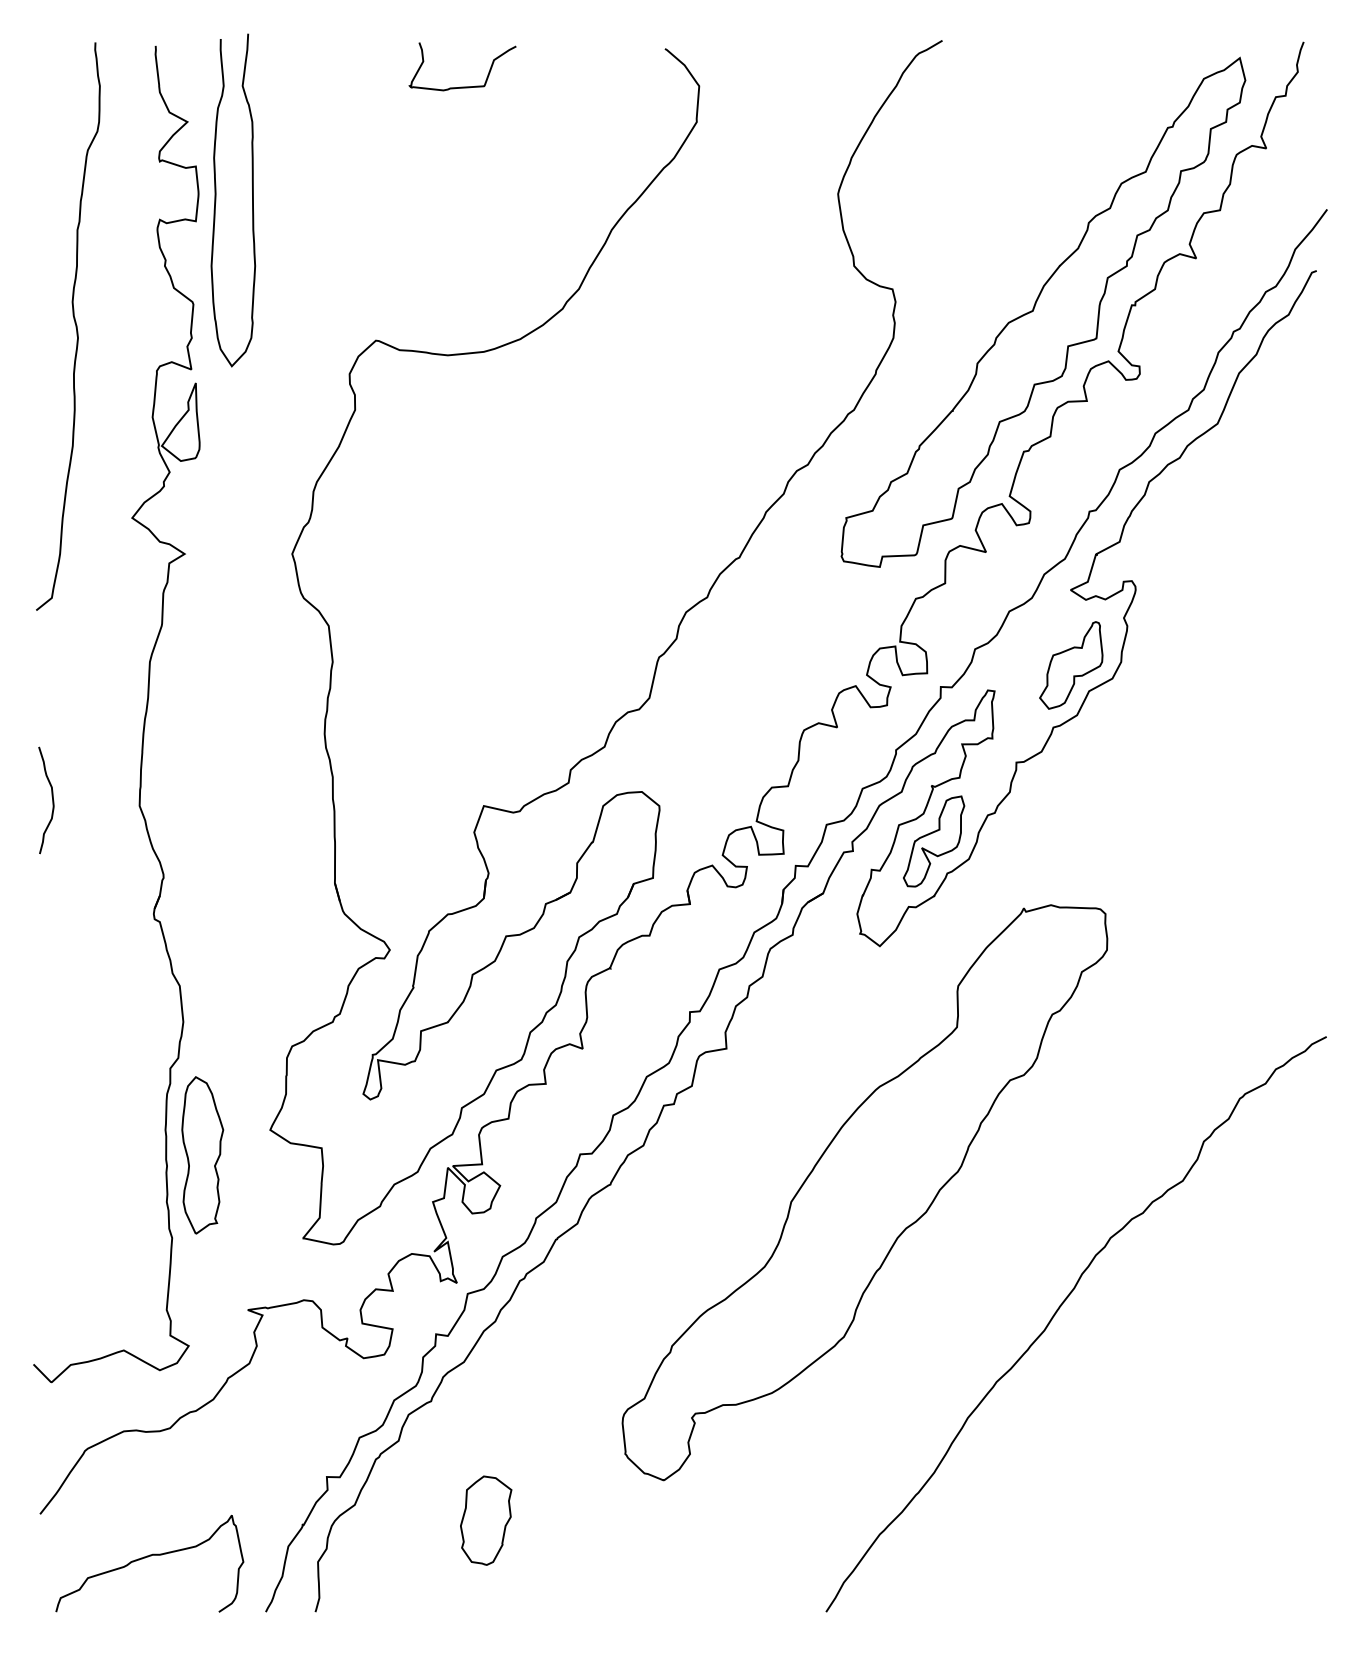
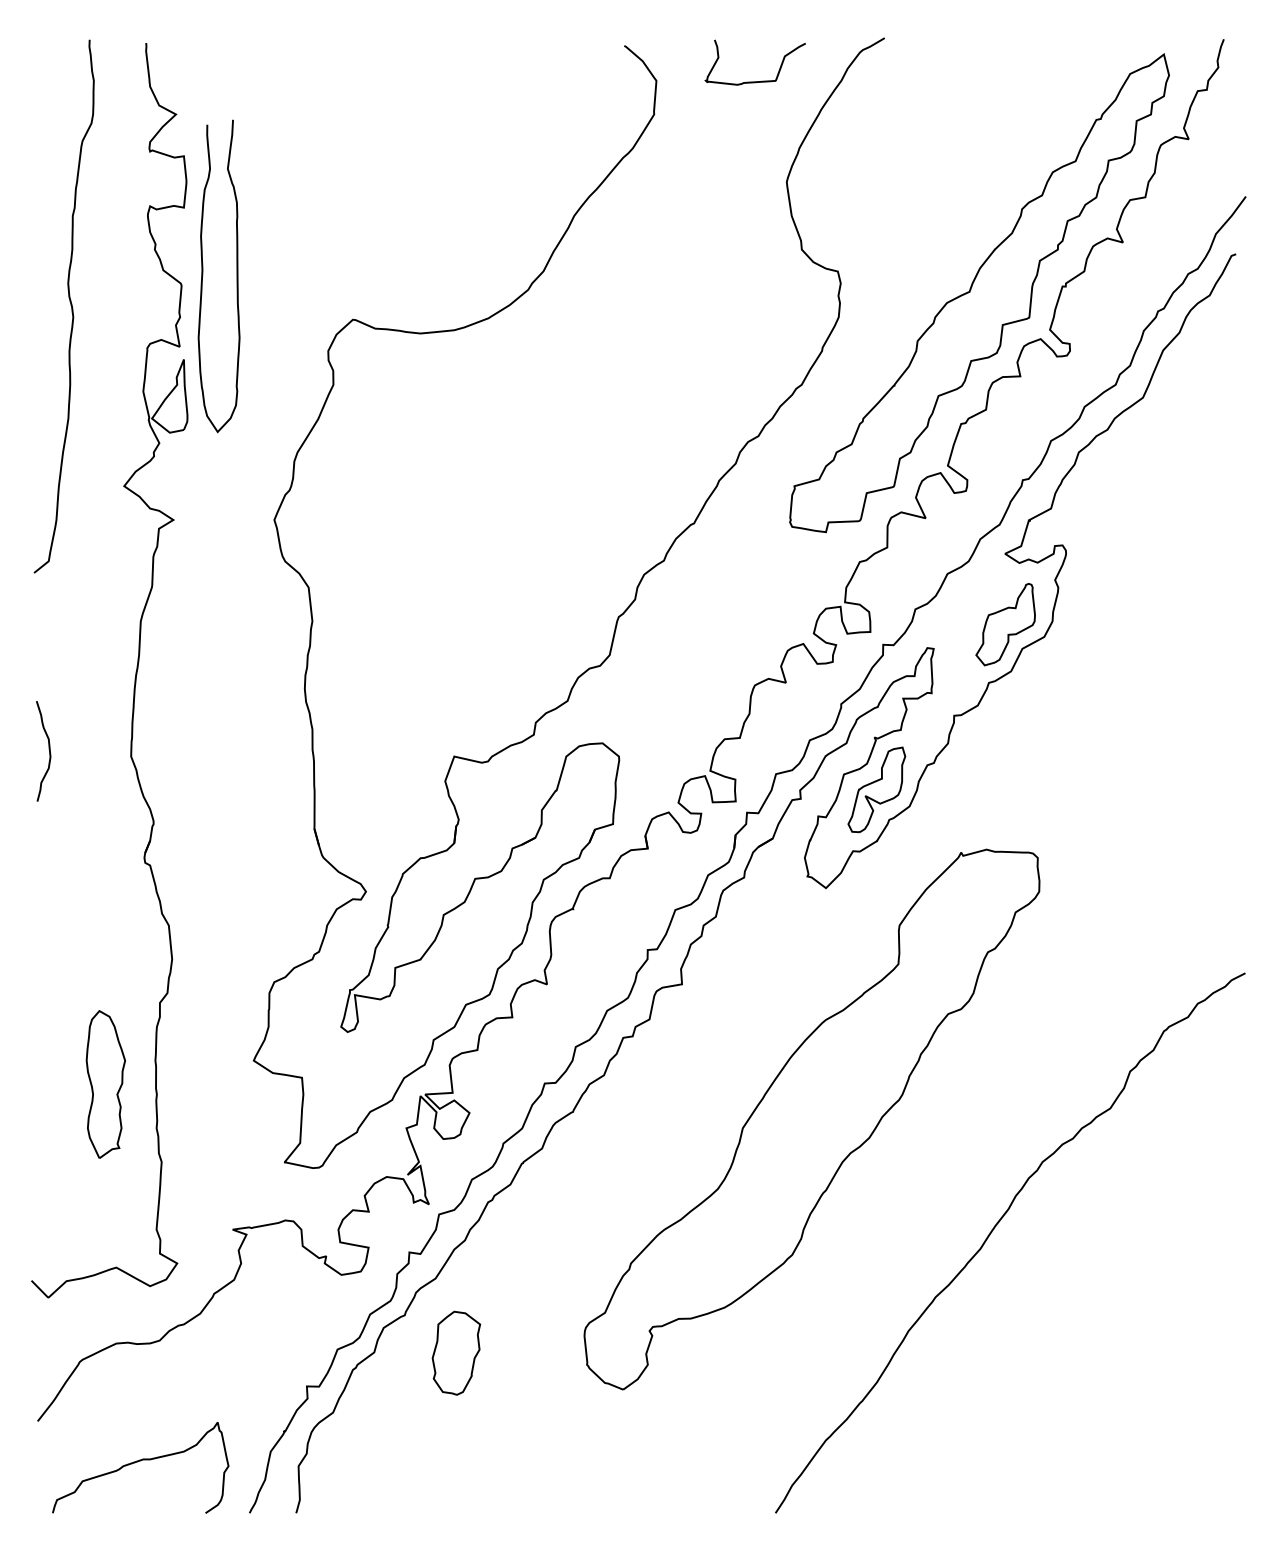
curve: (462, 86) -> (755, 81), moved
curve: (216, 200) -> (203, 276), moved
part: (202, 1155) -> (105, 1084), moved
part: (486, 1520) -> (456, 1353), moved

